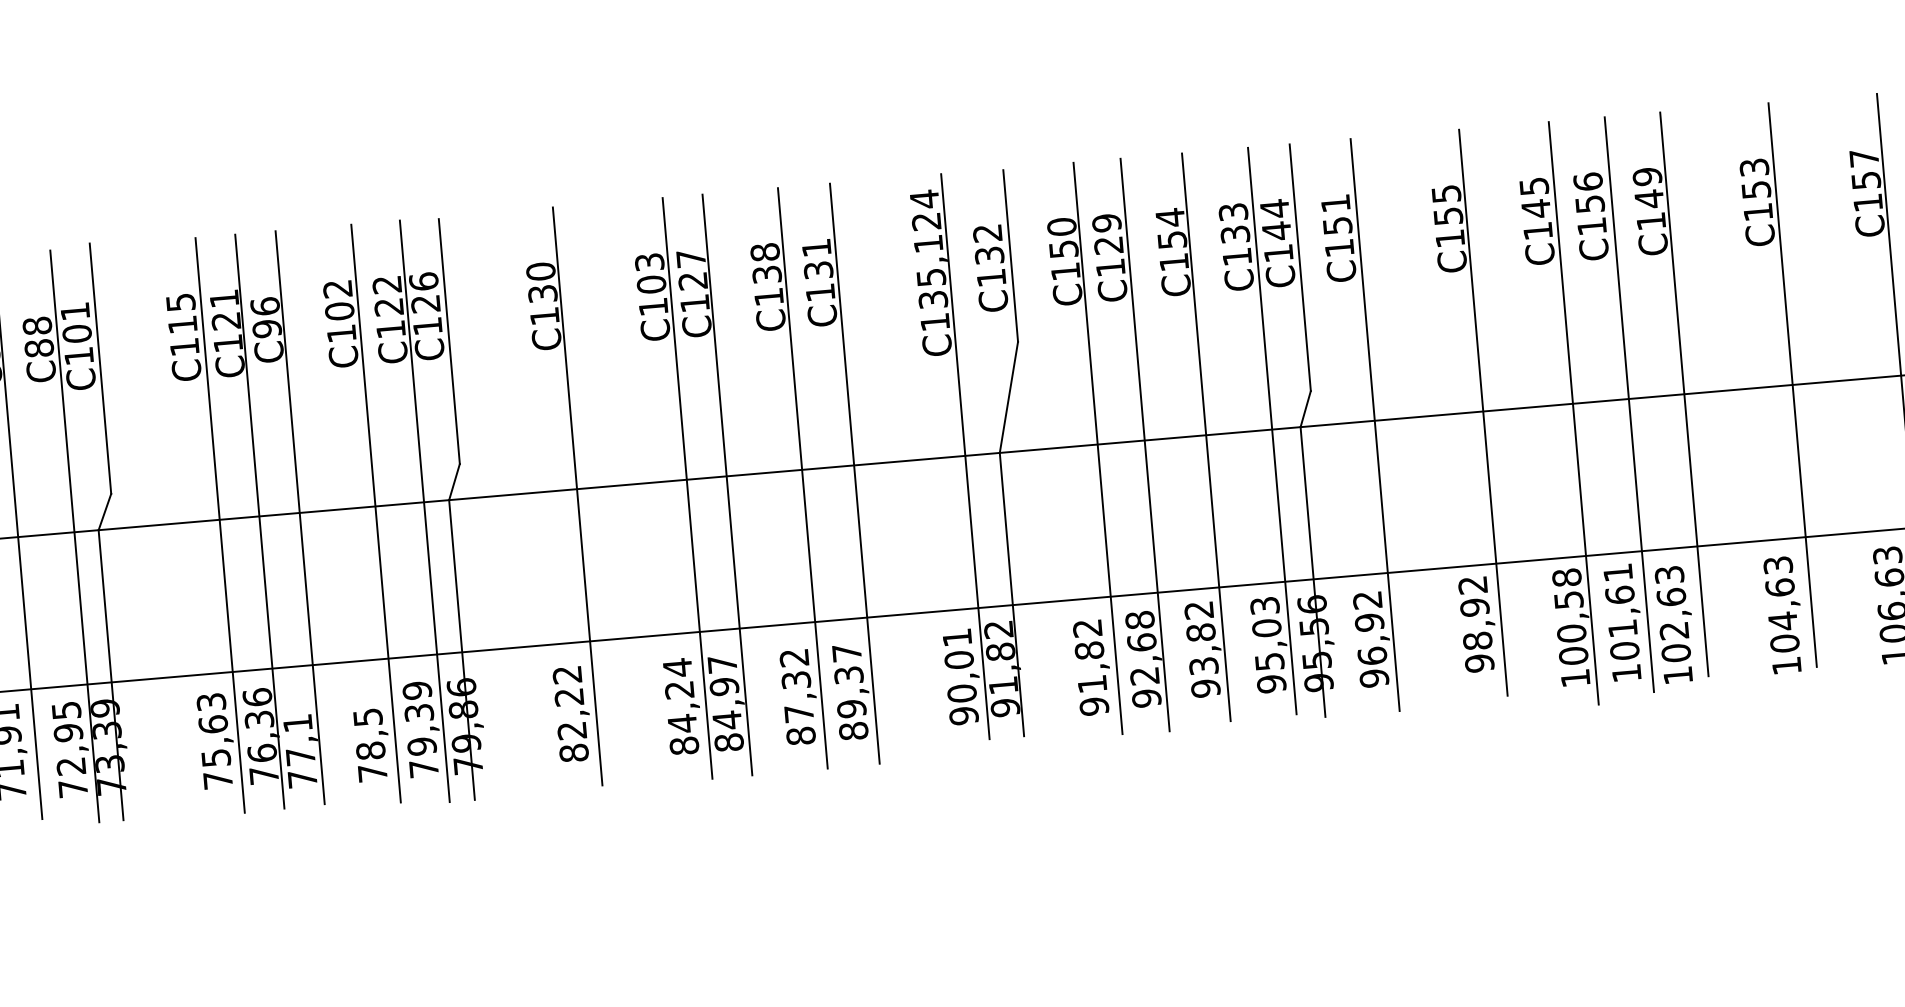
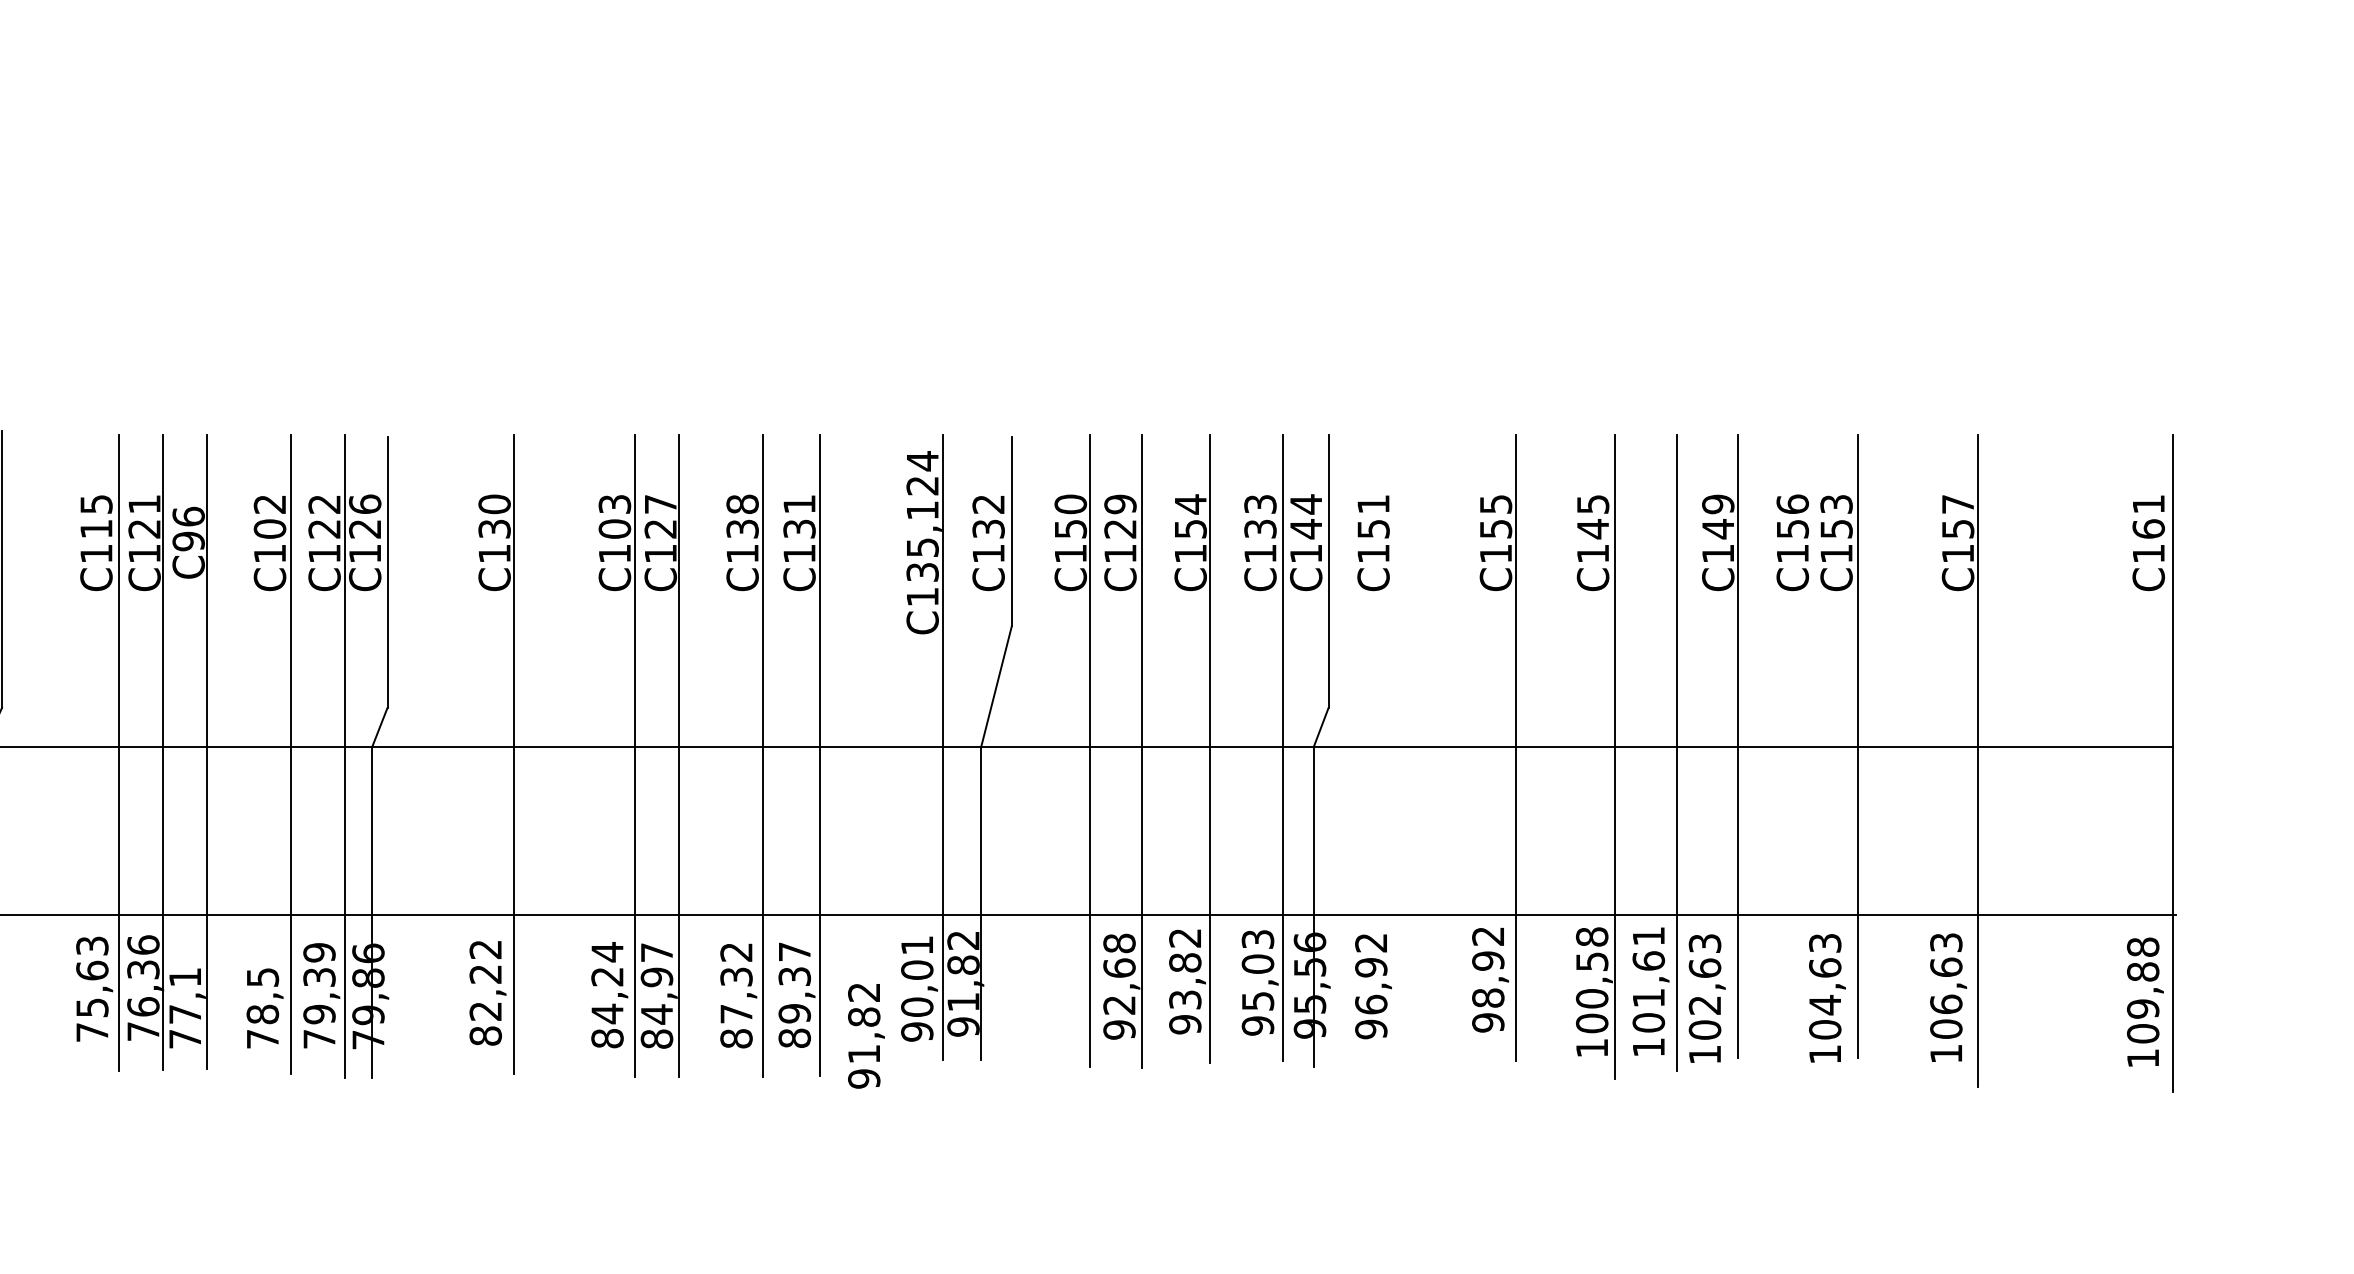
text: (1590, 216) -> (1792, 542), moved
line: (1374, 425) -> (1395, 751), removed
text: (1093, 668) -> (866, 1036), moved

